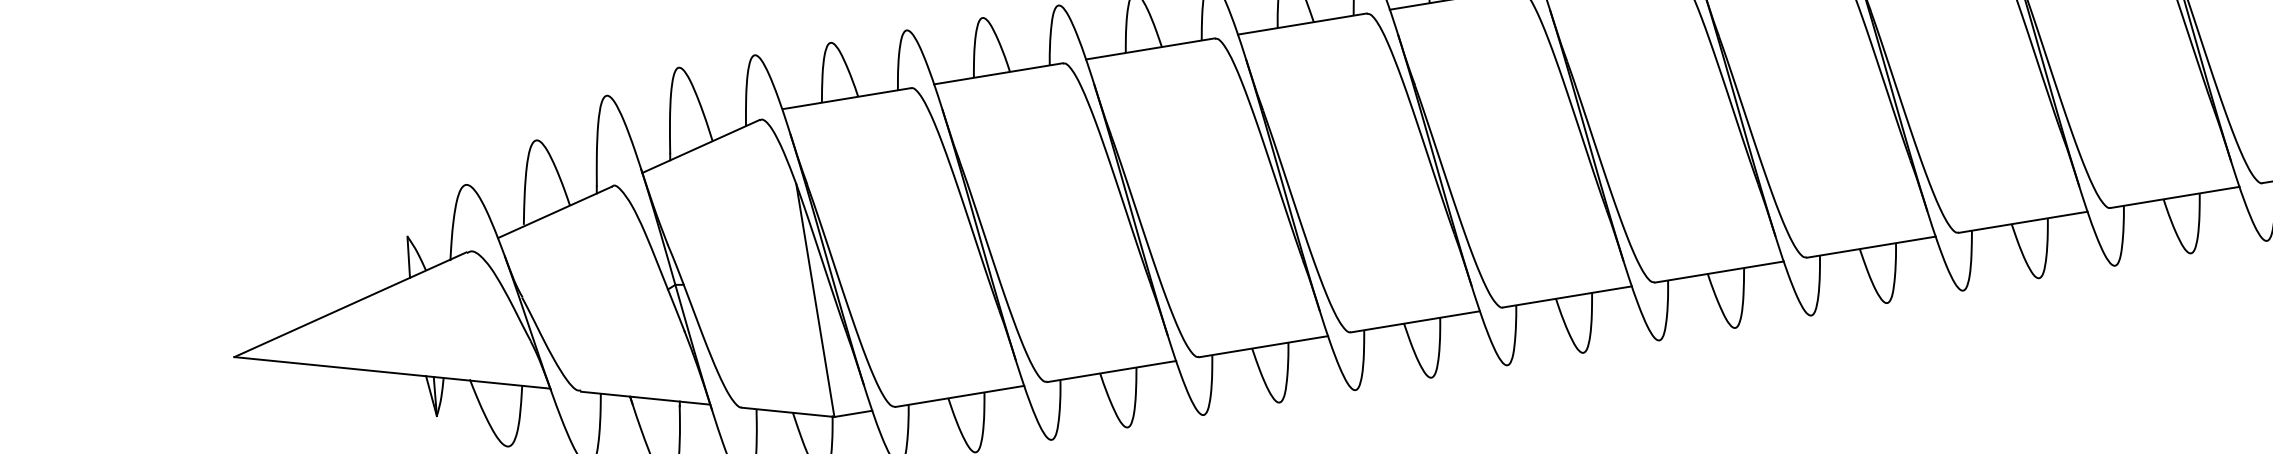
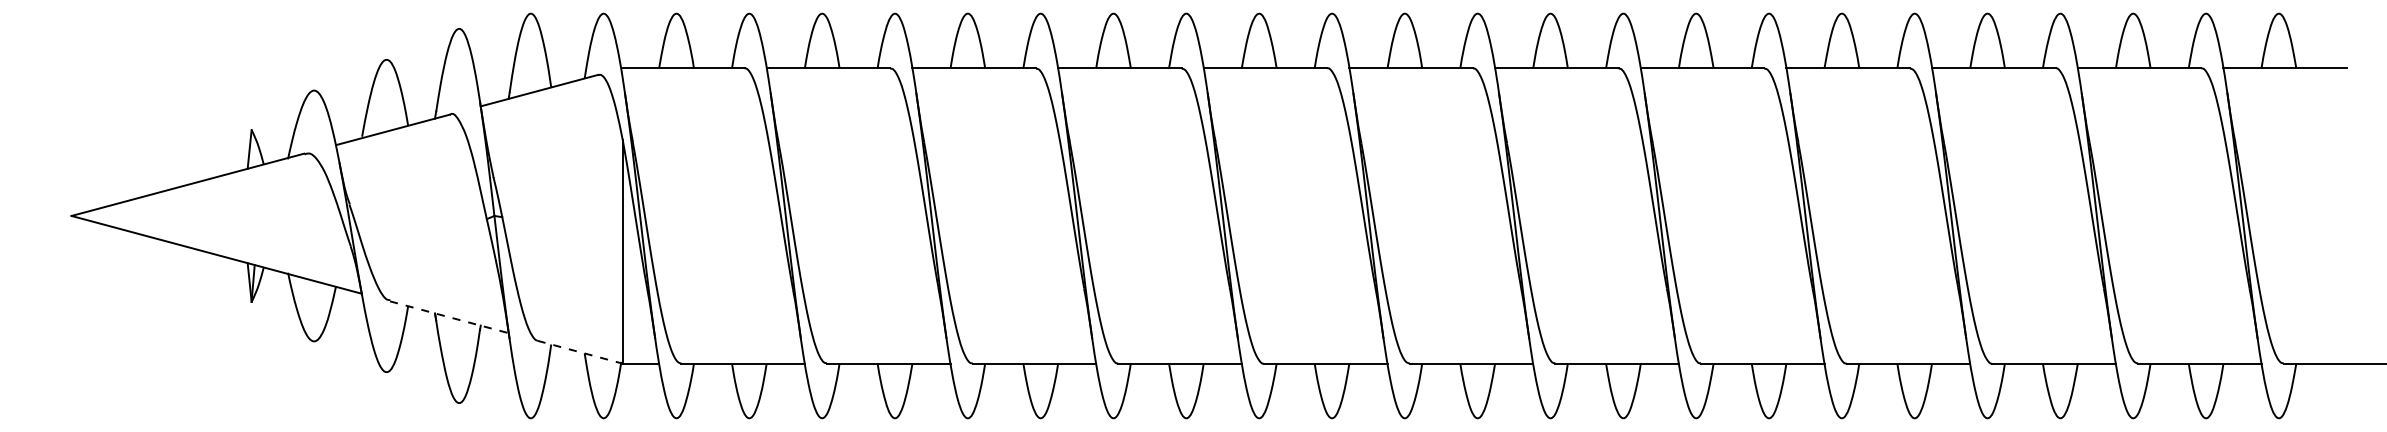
line: (645, 398) -> (449, 317), solid -> dashed
line: (788, 412) -> (580, 352), solid -> dashed

